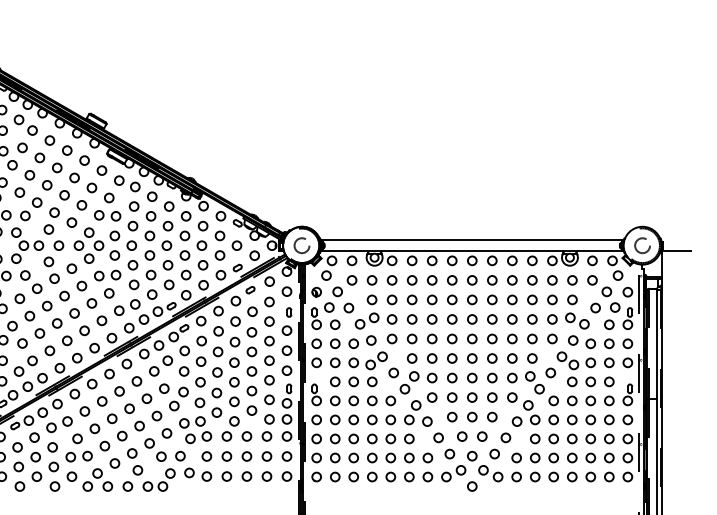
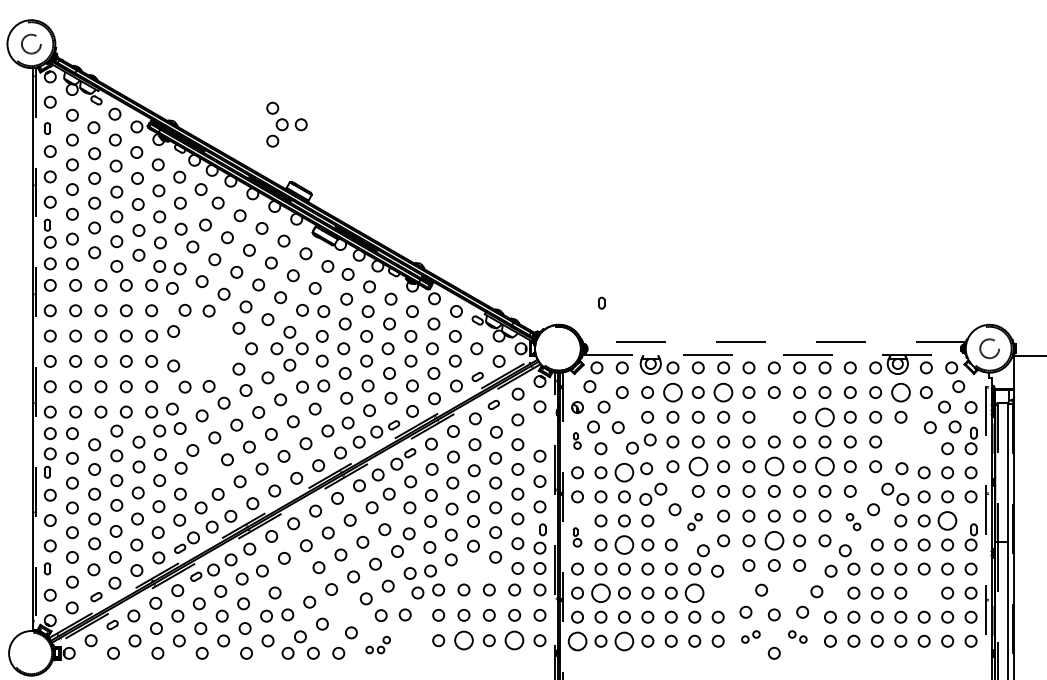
line: (471, 240) -> (773, 342), solid -> dashed
part: (27, 245) -> (286, 124), moved
circle: (301, 245) -> (558, 348), removed
line: (472, 251) -> (774, 355), solid -> dashed
circle: (391, 280) -> (672, 392), size x1.6
circle: (432, 280) -> (723, 392), size x1.6
circle: (572, 280) -> (900, 392), size x1.6
circle: (471, 299) -> (773, 416), removed
circle: (511, 299) -> (824, 416), size x1.6
part: (288, 311) -> (601, 302), moved
part: (316, 318) -> (577, 440), size x0.6
part: (577, 320) -> (907, 443), removed
circle: (411, 338) -> (697, 466), size x1.6
circle: (471, 338) -> (773, 466), size x1.6
circle: (511, 338) -> (824, 466), size x1.6
circle: (22, 343) -> (205, 472), removed
circle: (353, 343) -> (624, 472), size x1.6
circle: (609, 381) -> (947, 520), size x1.6
part: (409, 382) -> (694, 521), size x0.6
part: (534, 382) -> (853, 521), size x0.6
part: (316, 394) -> (577, 537), size x0.7
circle: (471, 397) -> (773, 540), size x1.6
circle: (353, 400) -> (624, 544), size x1.6
circle: (234, 421) -> (473, 570), removed
circle: (94, 428) -> (296, 579), removed
circle: (481, 436) -> (786, 589), removed
circle: (438, 437) -> (731, 591), removed
circle: (334, 438) -> (600, 592), size x1.6
circle: (409, 438) -> (694, 592), size x1.6
circle: (590, 438) -> (923, 592), removed
circle: (131, 453) -> (343, 611), removed
circle: (189, 472) -> (416, 635), removed
part: (453, 473) -> (750, 636), size x0.6
part: (490, 473) -> (797, 636), size x0.6
circle: (226, 476) -> (463, 640), size x1.6
circle: (266, 476) -> (514, 640), size x1.6
circle: (316, 476) -> (577, 640), size x1.6
circle: (353, 476) -> (624, 640), size x1.6
part: (158, 479) -> (377, 644), size x0.6

